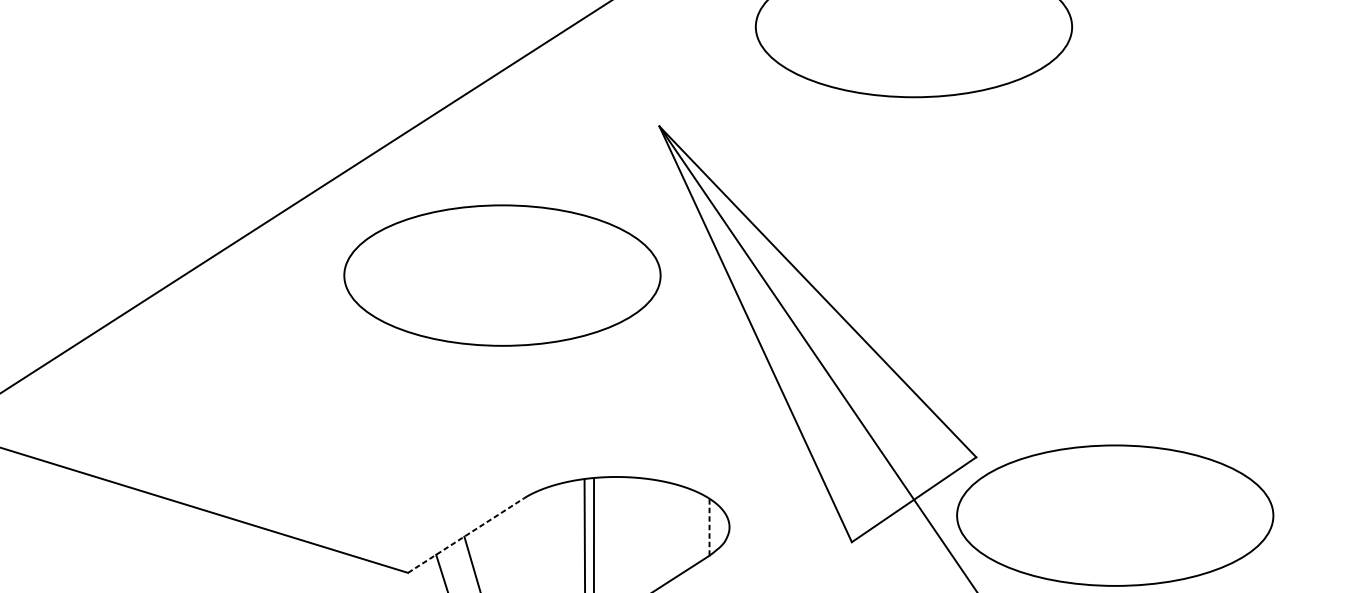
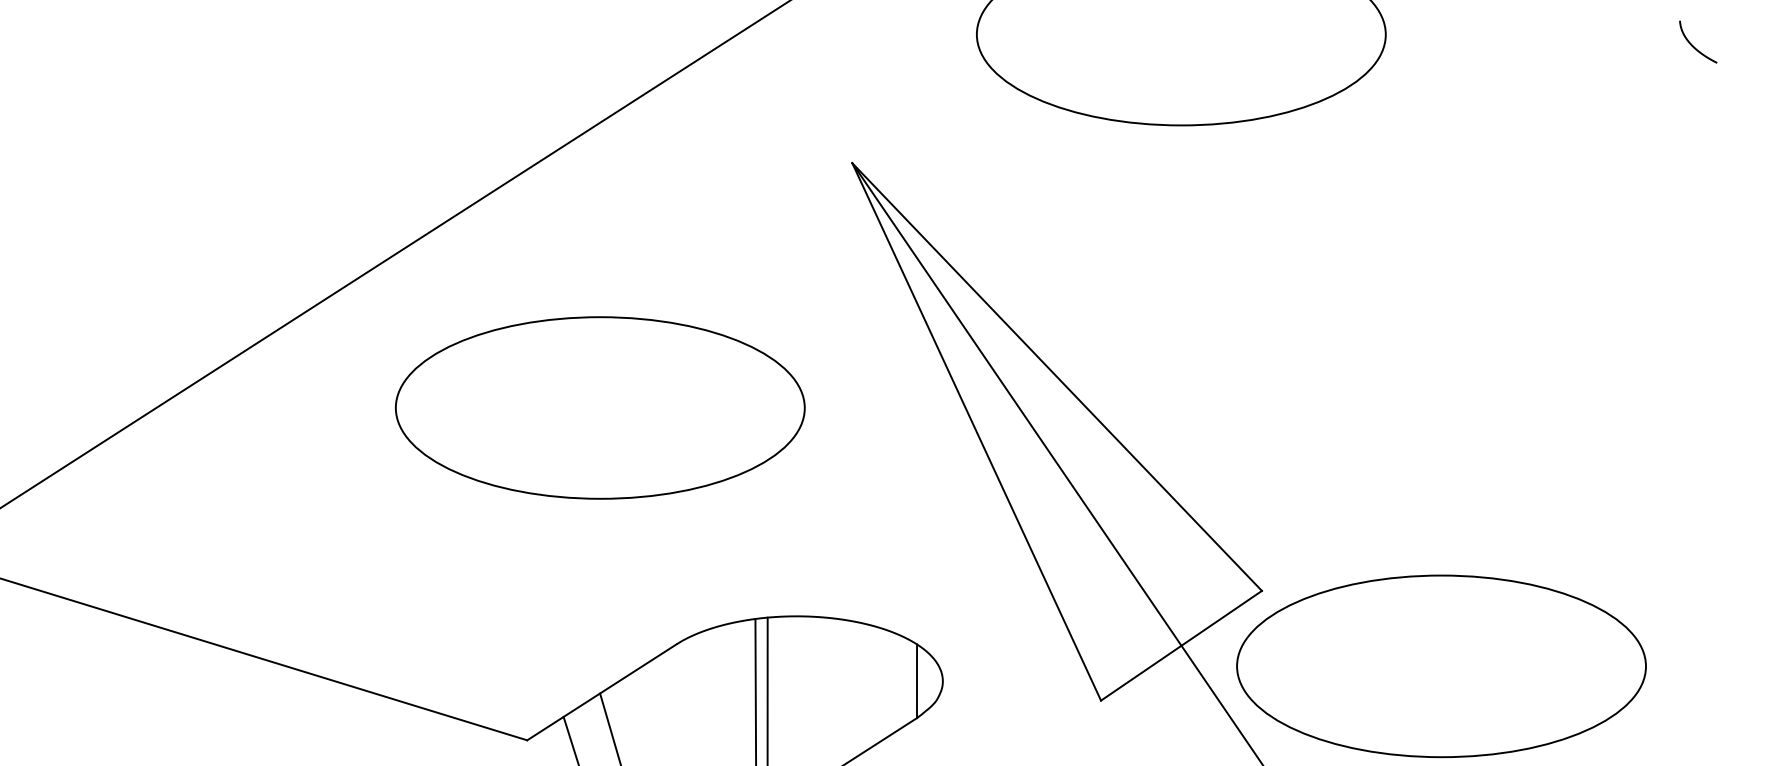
curve: (1310, 35) -> (1693, 45), added
part: (502, 275) -> (600, 407), moved
line: (709, 527) -> (917, 681), dashed -> solid
line: (465, 535) -> (601, 692), dashed -> solid

